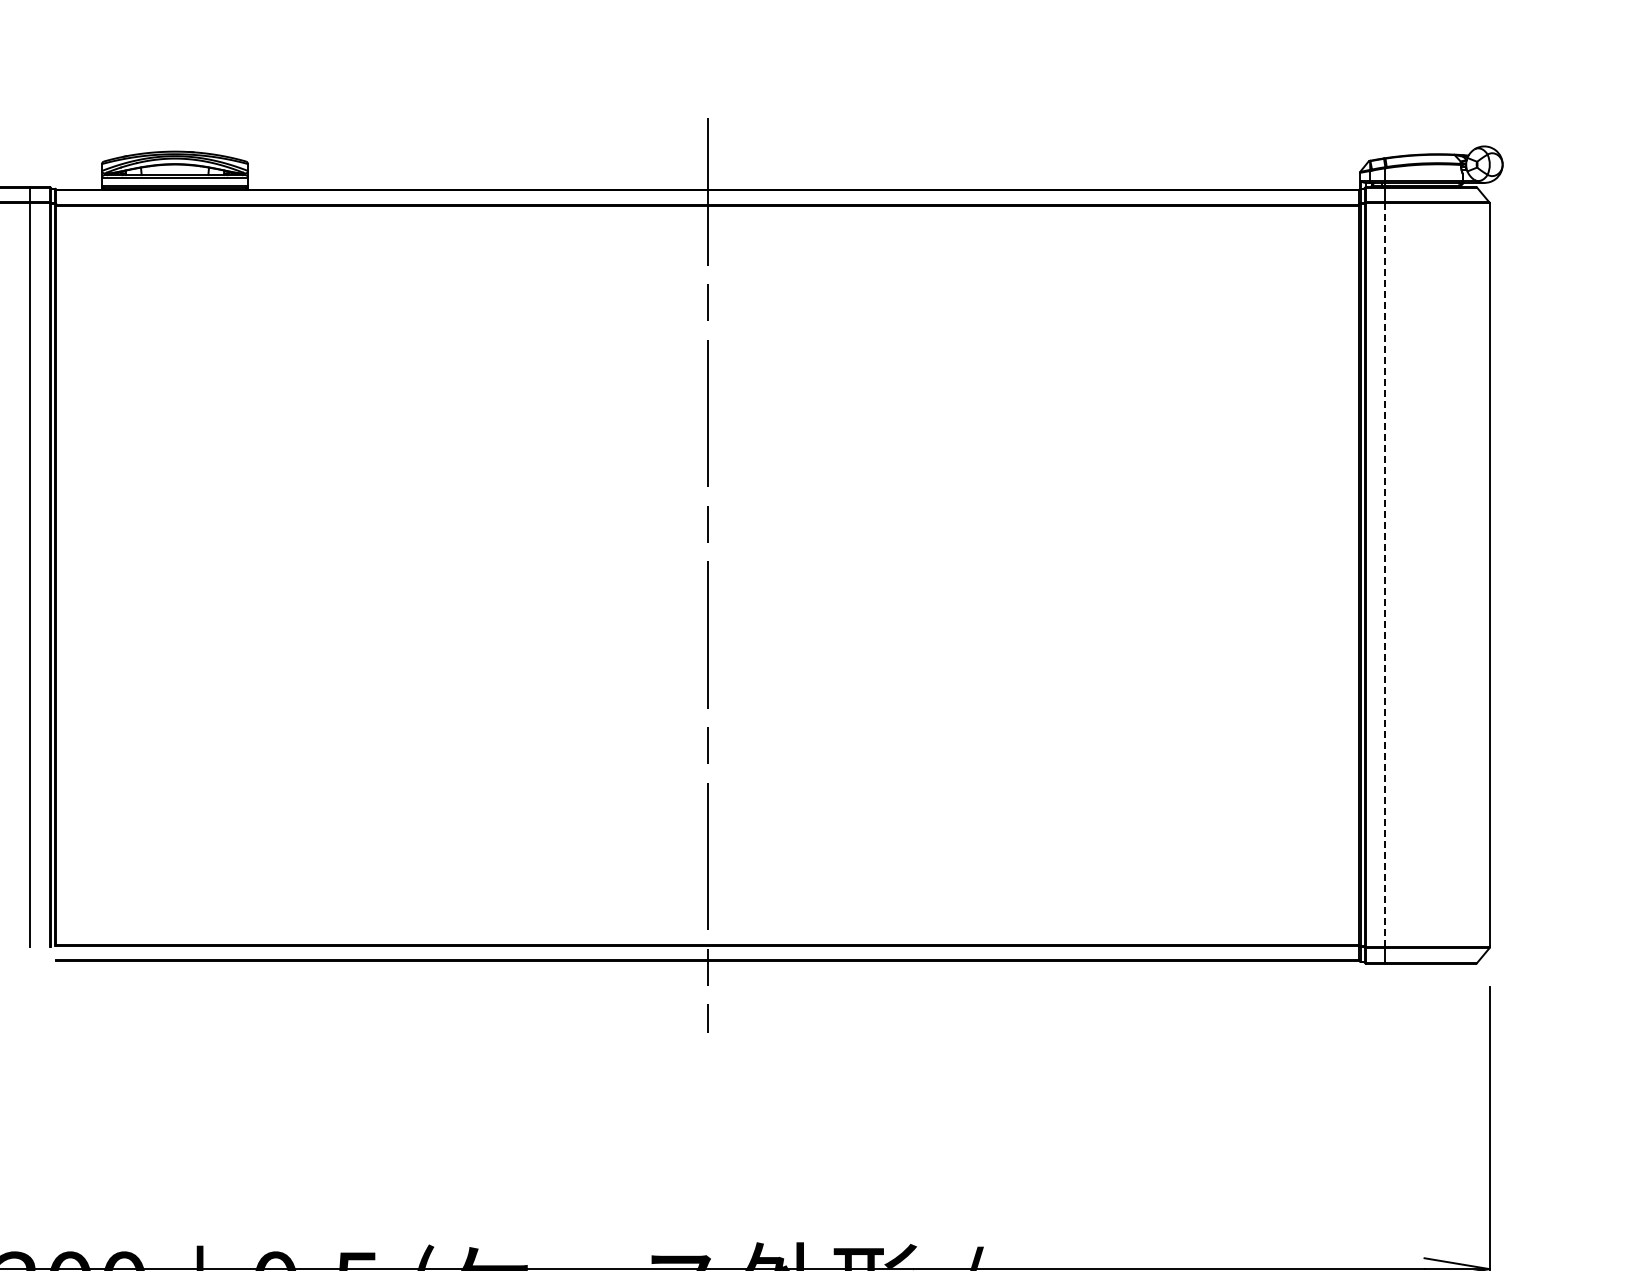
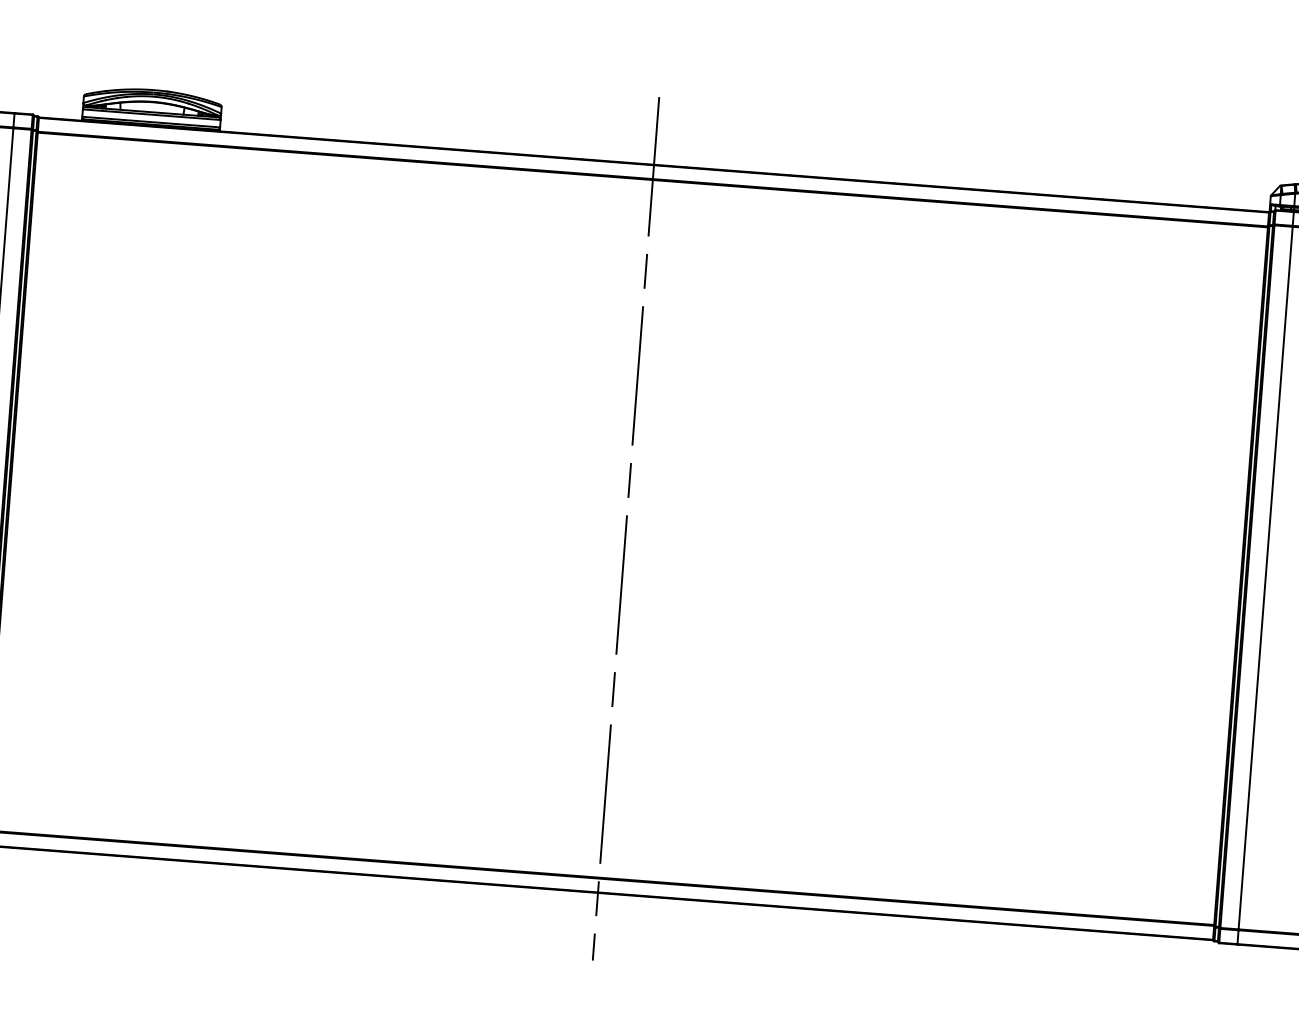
line: (1385, 575) -> (1265, 578), dashed -> solid

